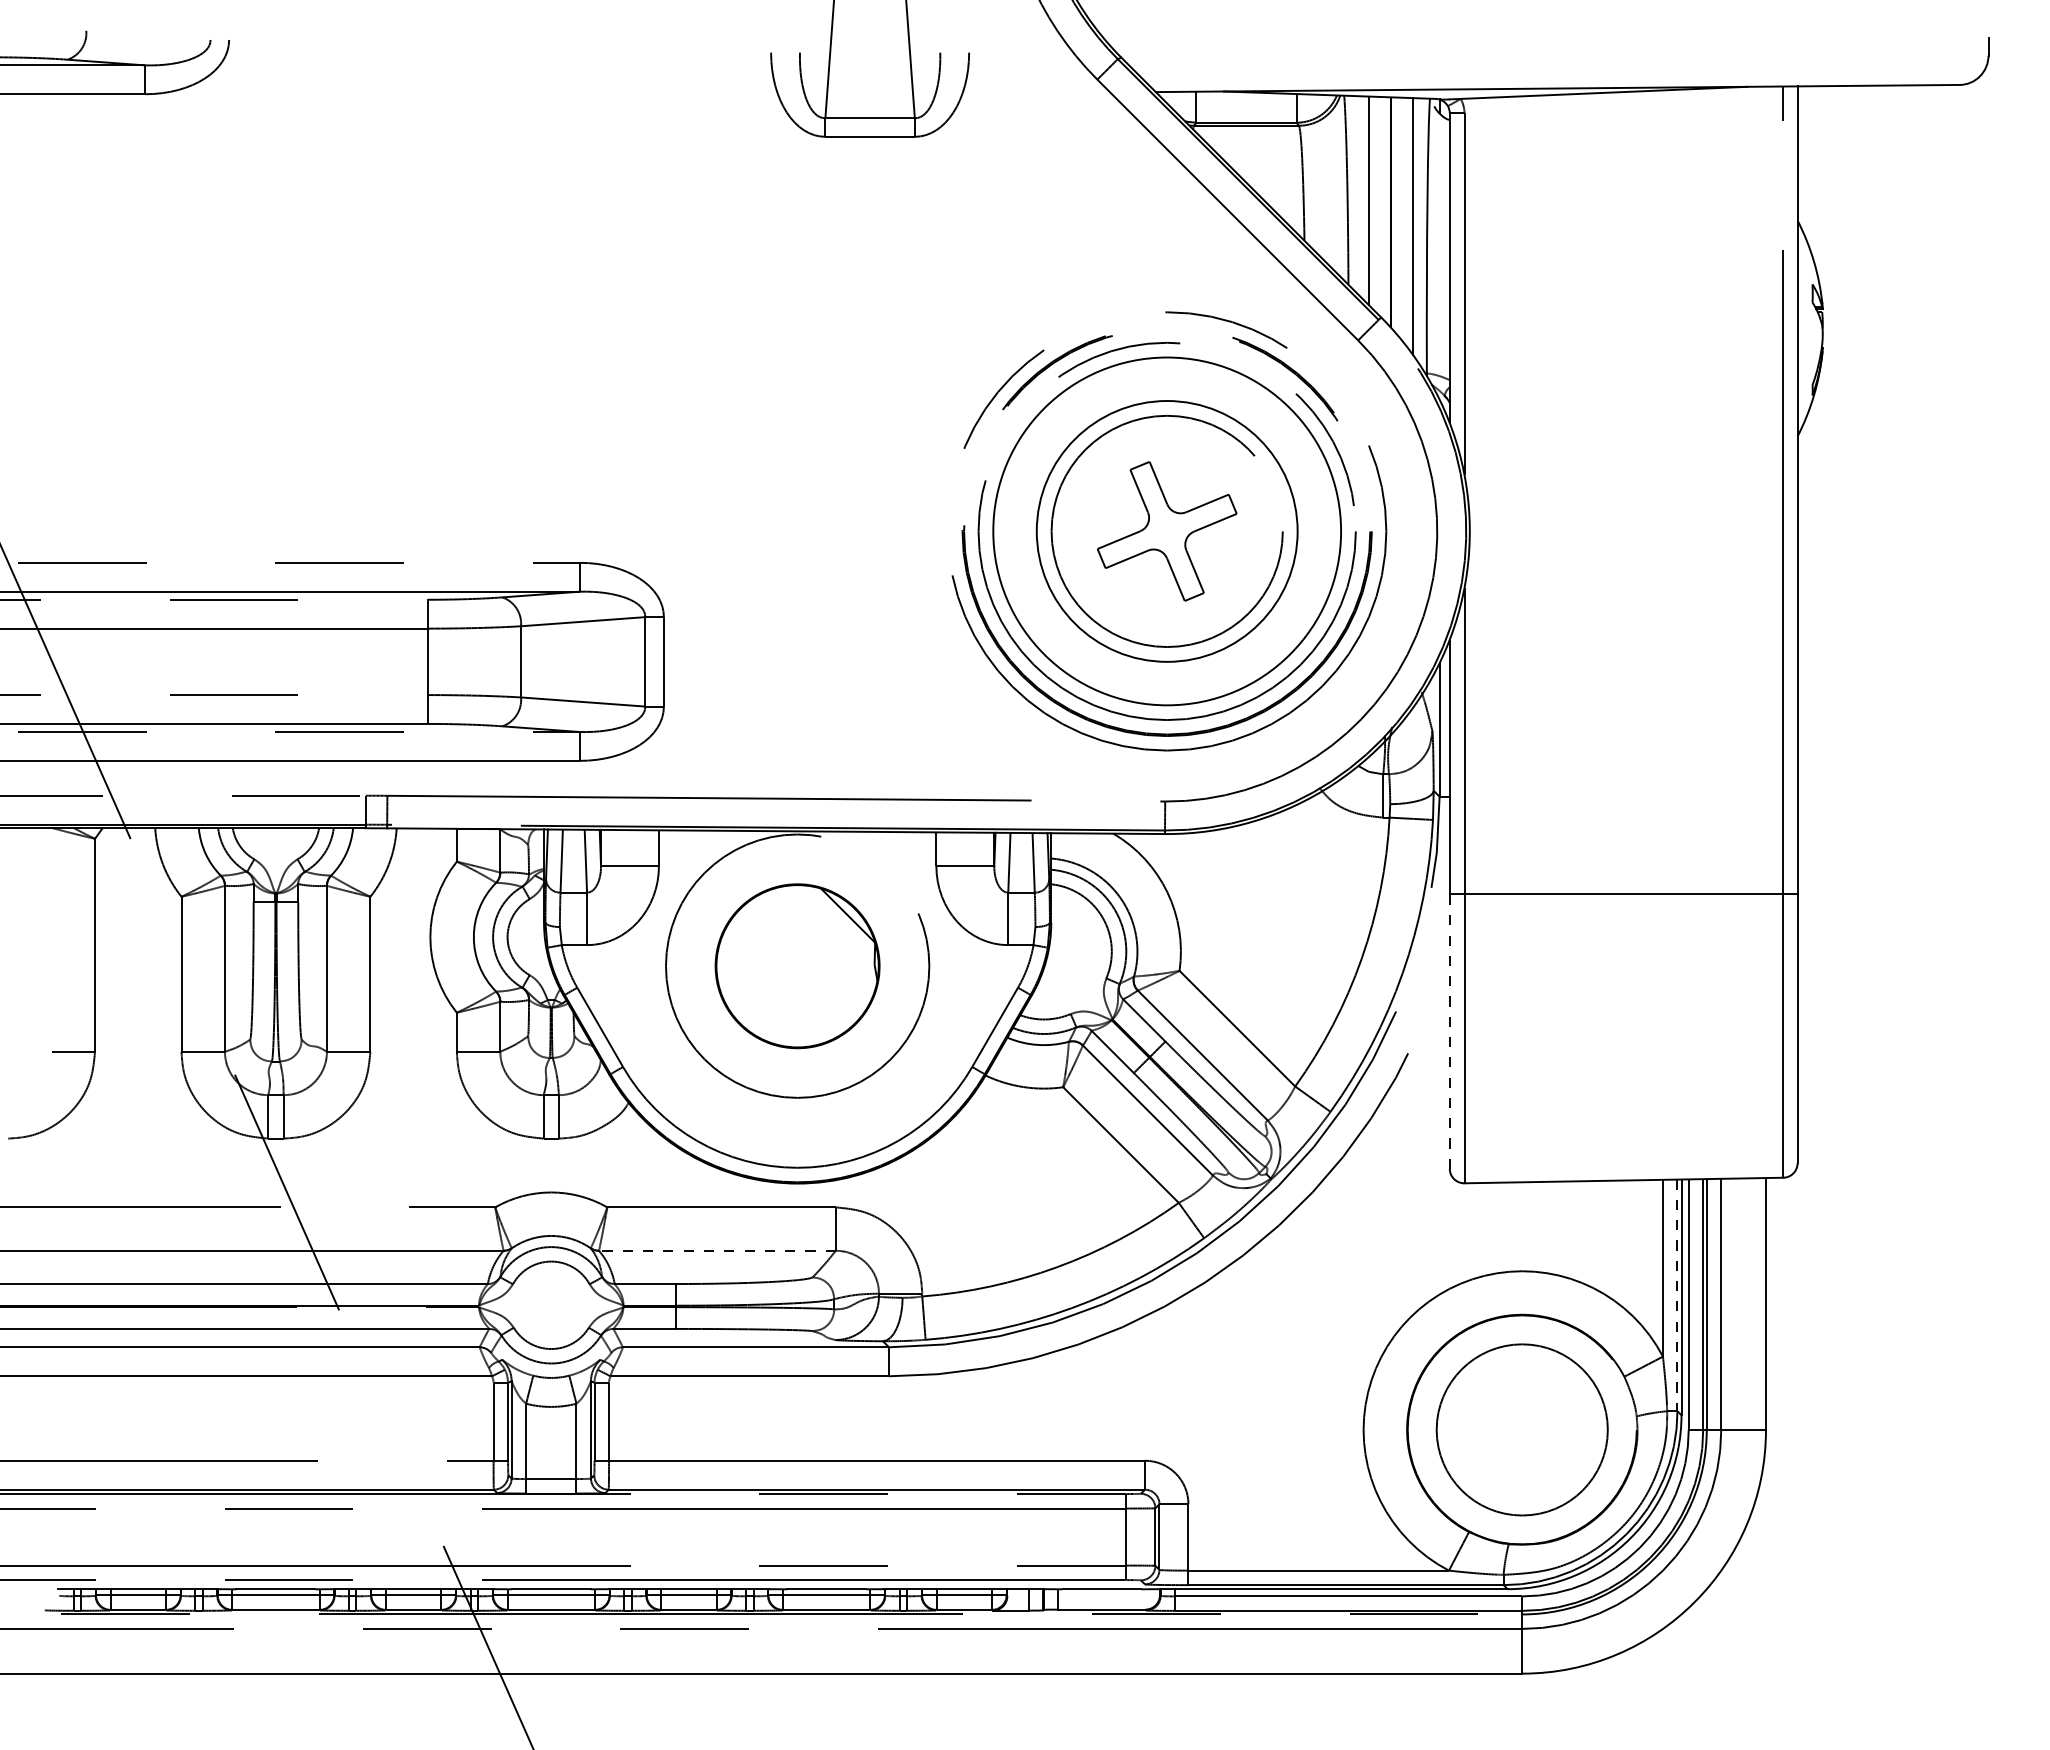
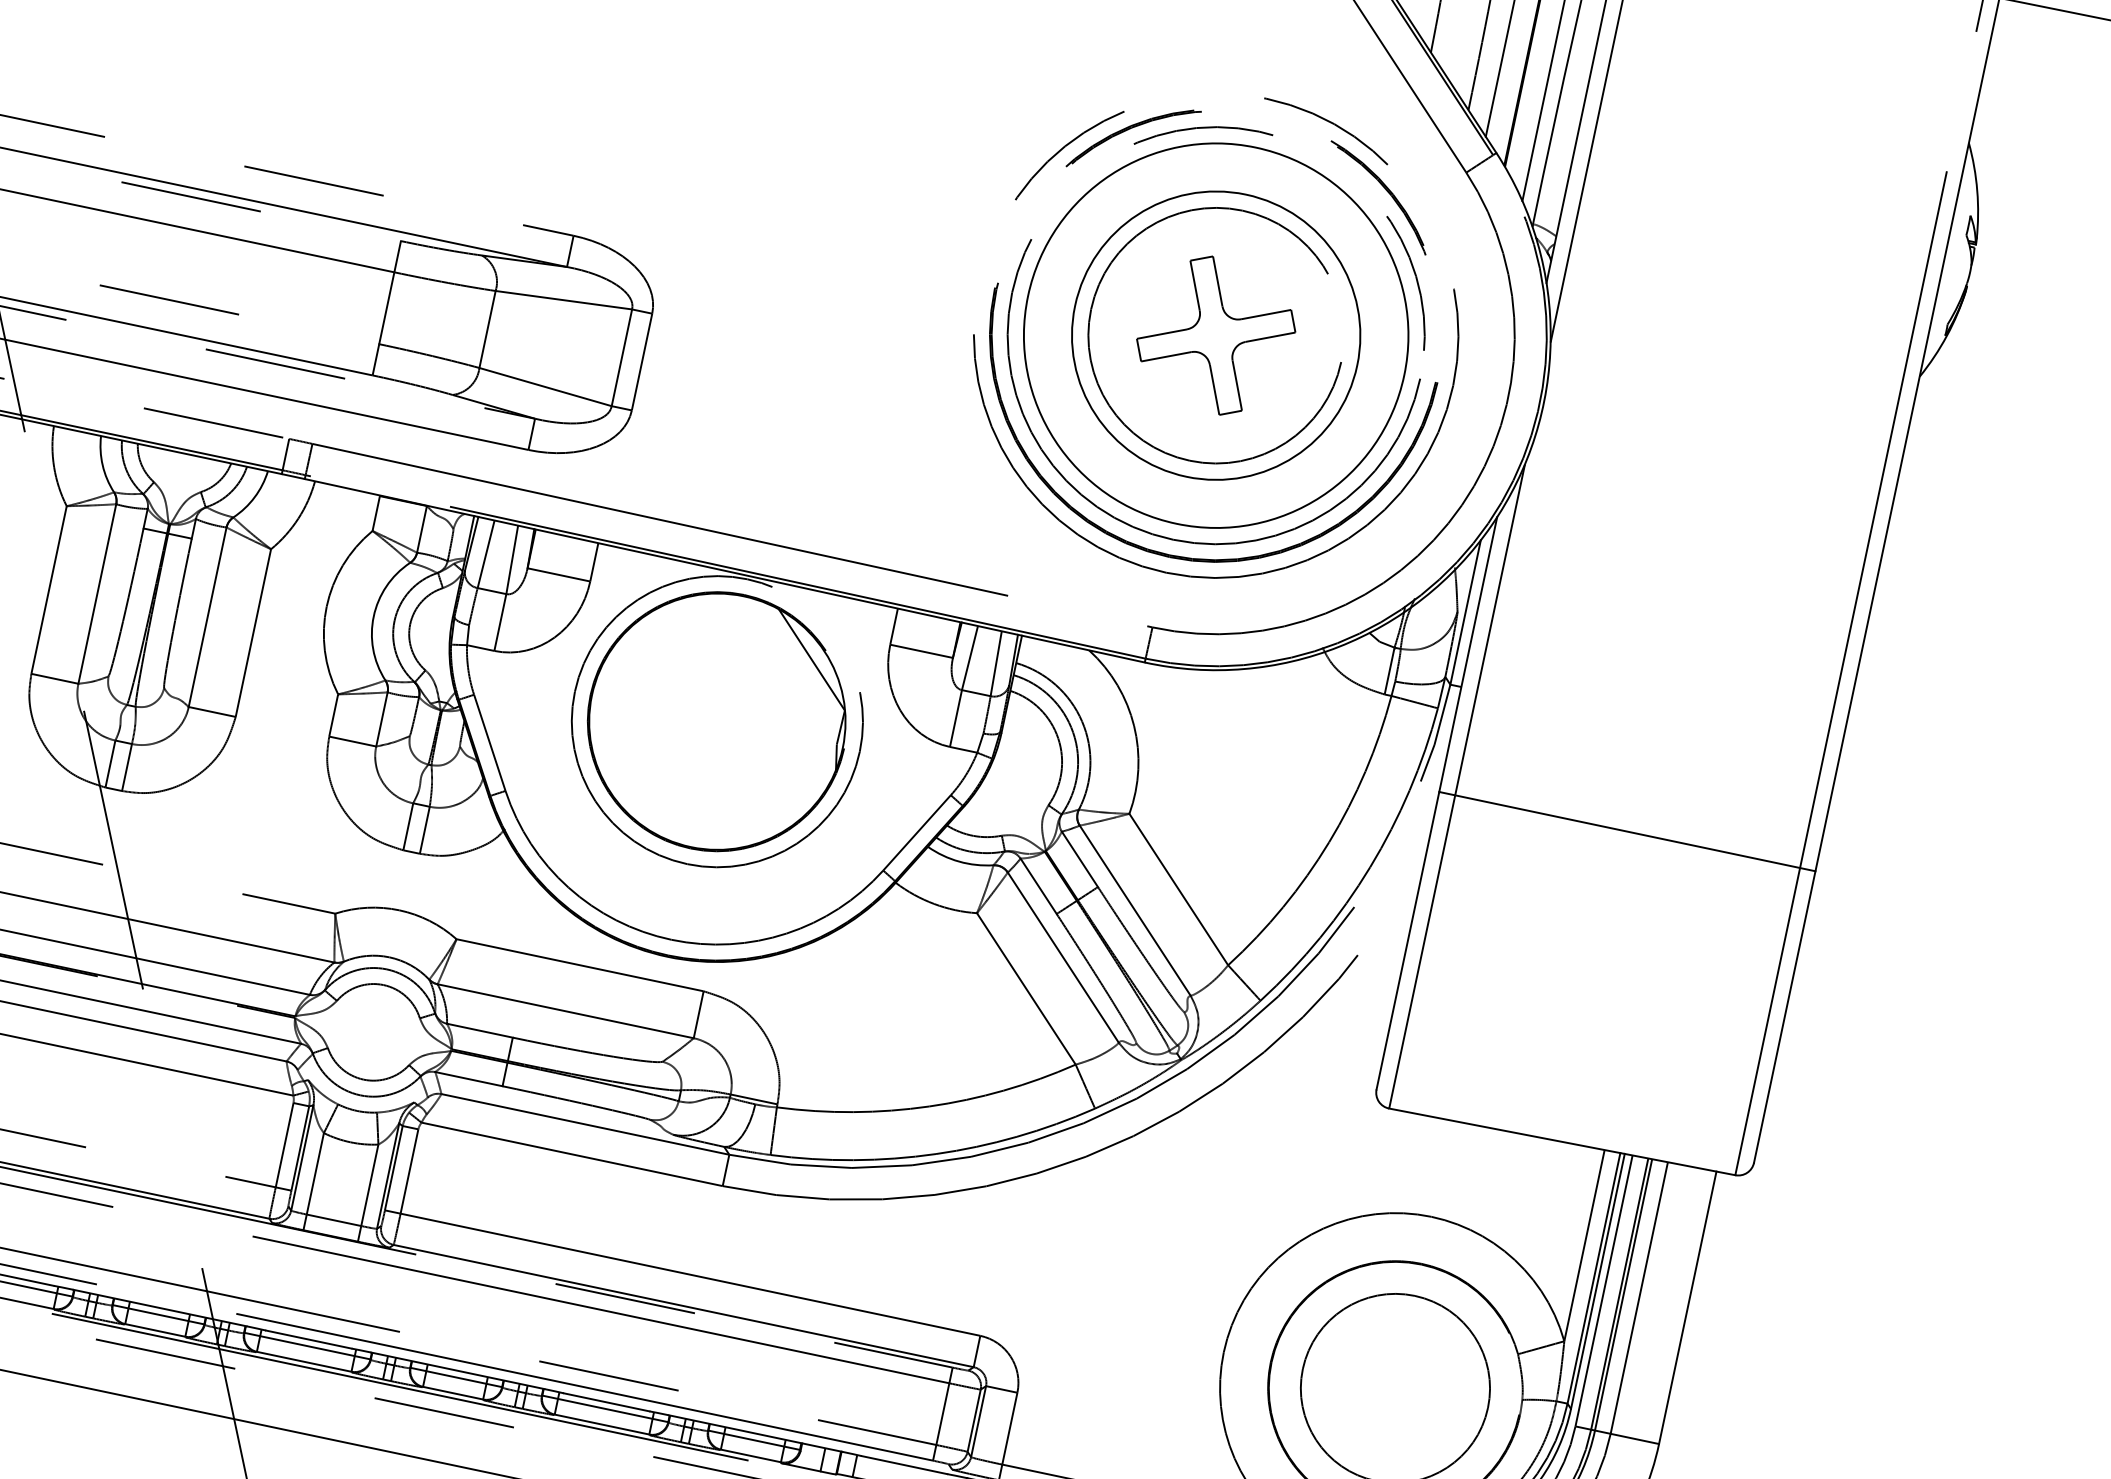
part: (797, 966) -> (717, 722), size x1.43
line: (1449, 1031) -> (1407, 940), dashed -> solid
line: (716, 1250) -> (564, 1010), dashed -> solid
line: (1677, 1295) -> (1593, 1278), dashed -> solid

